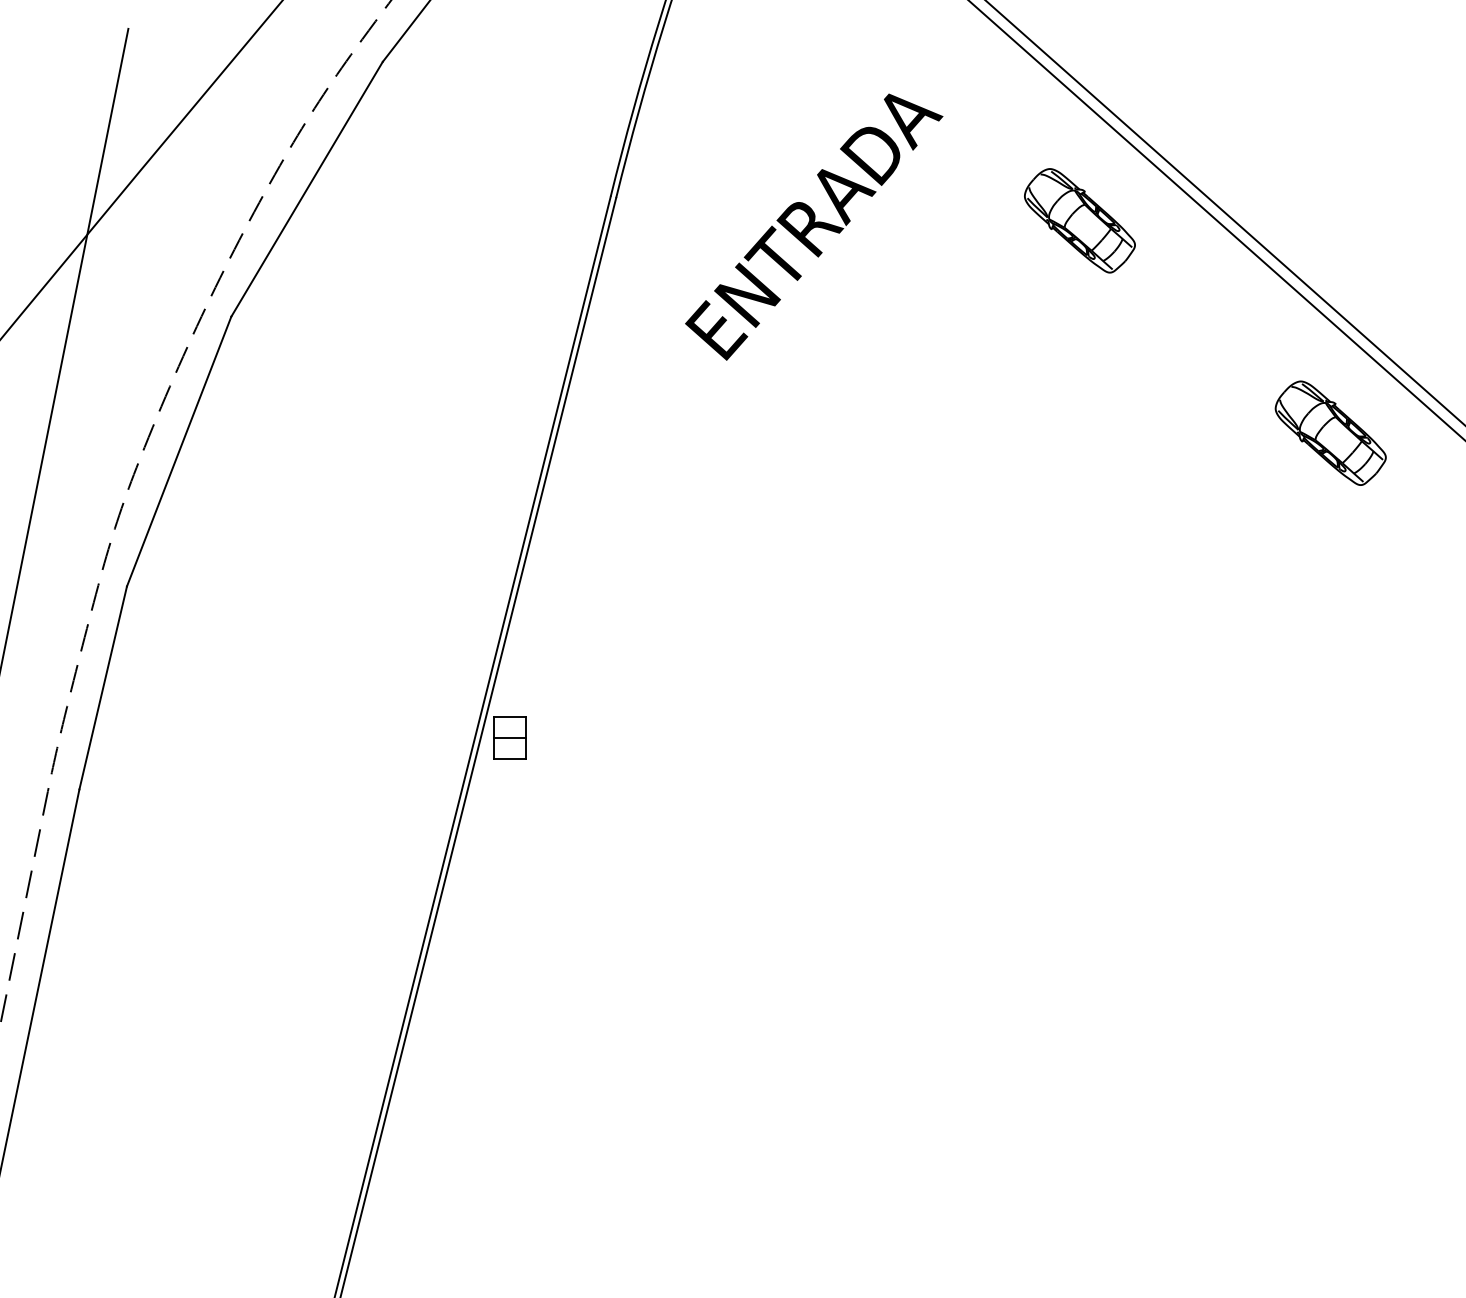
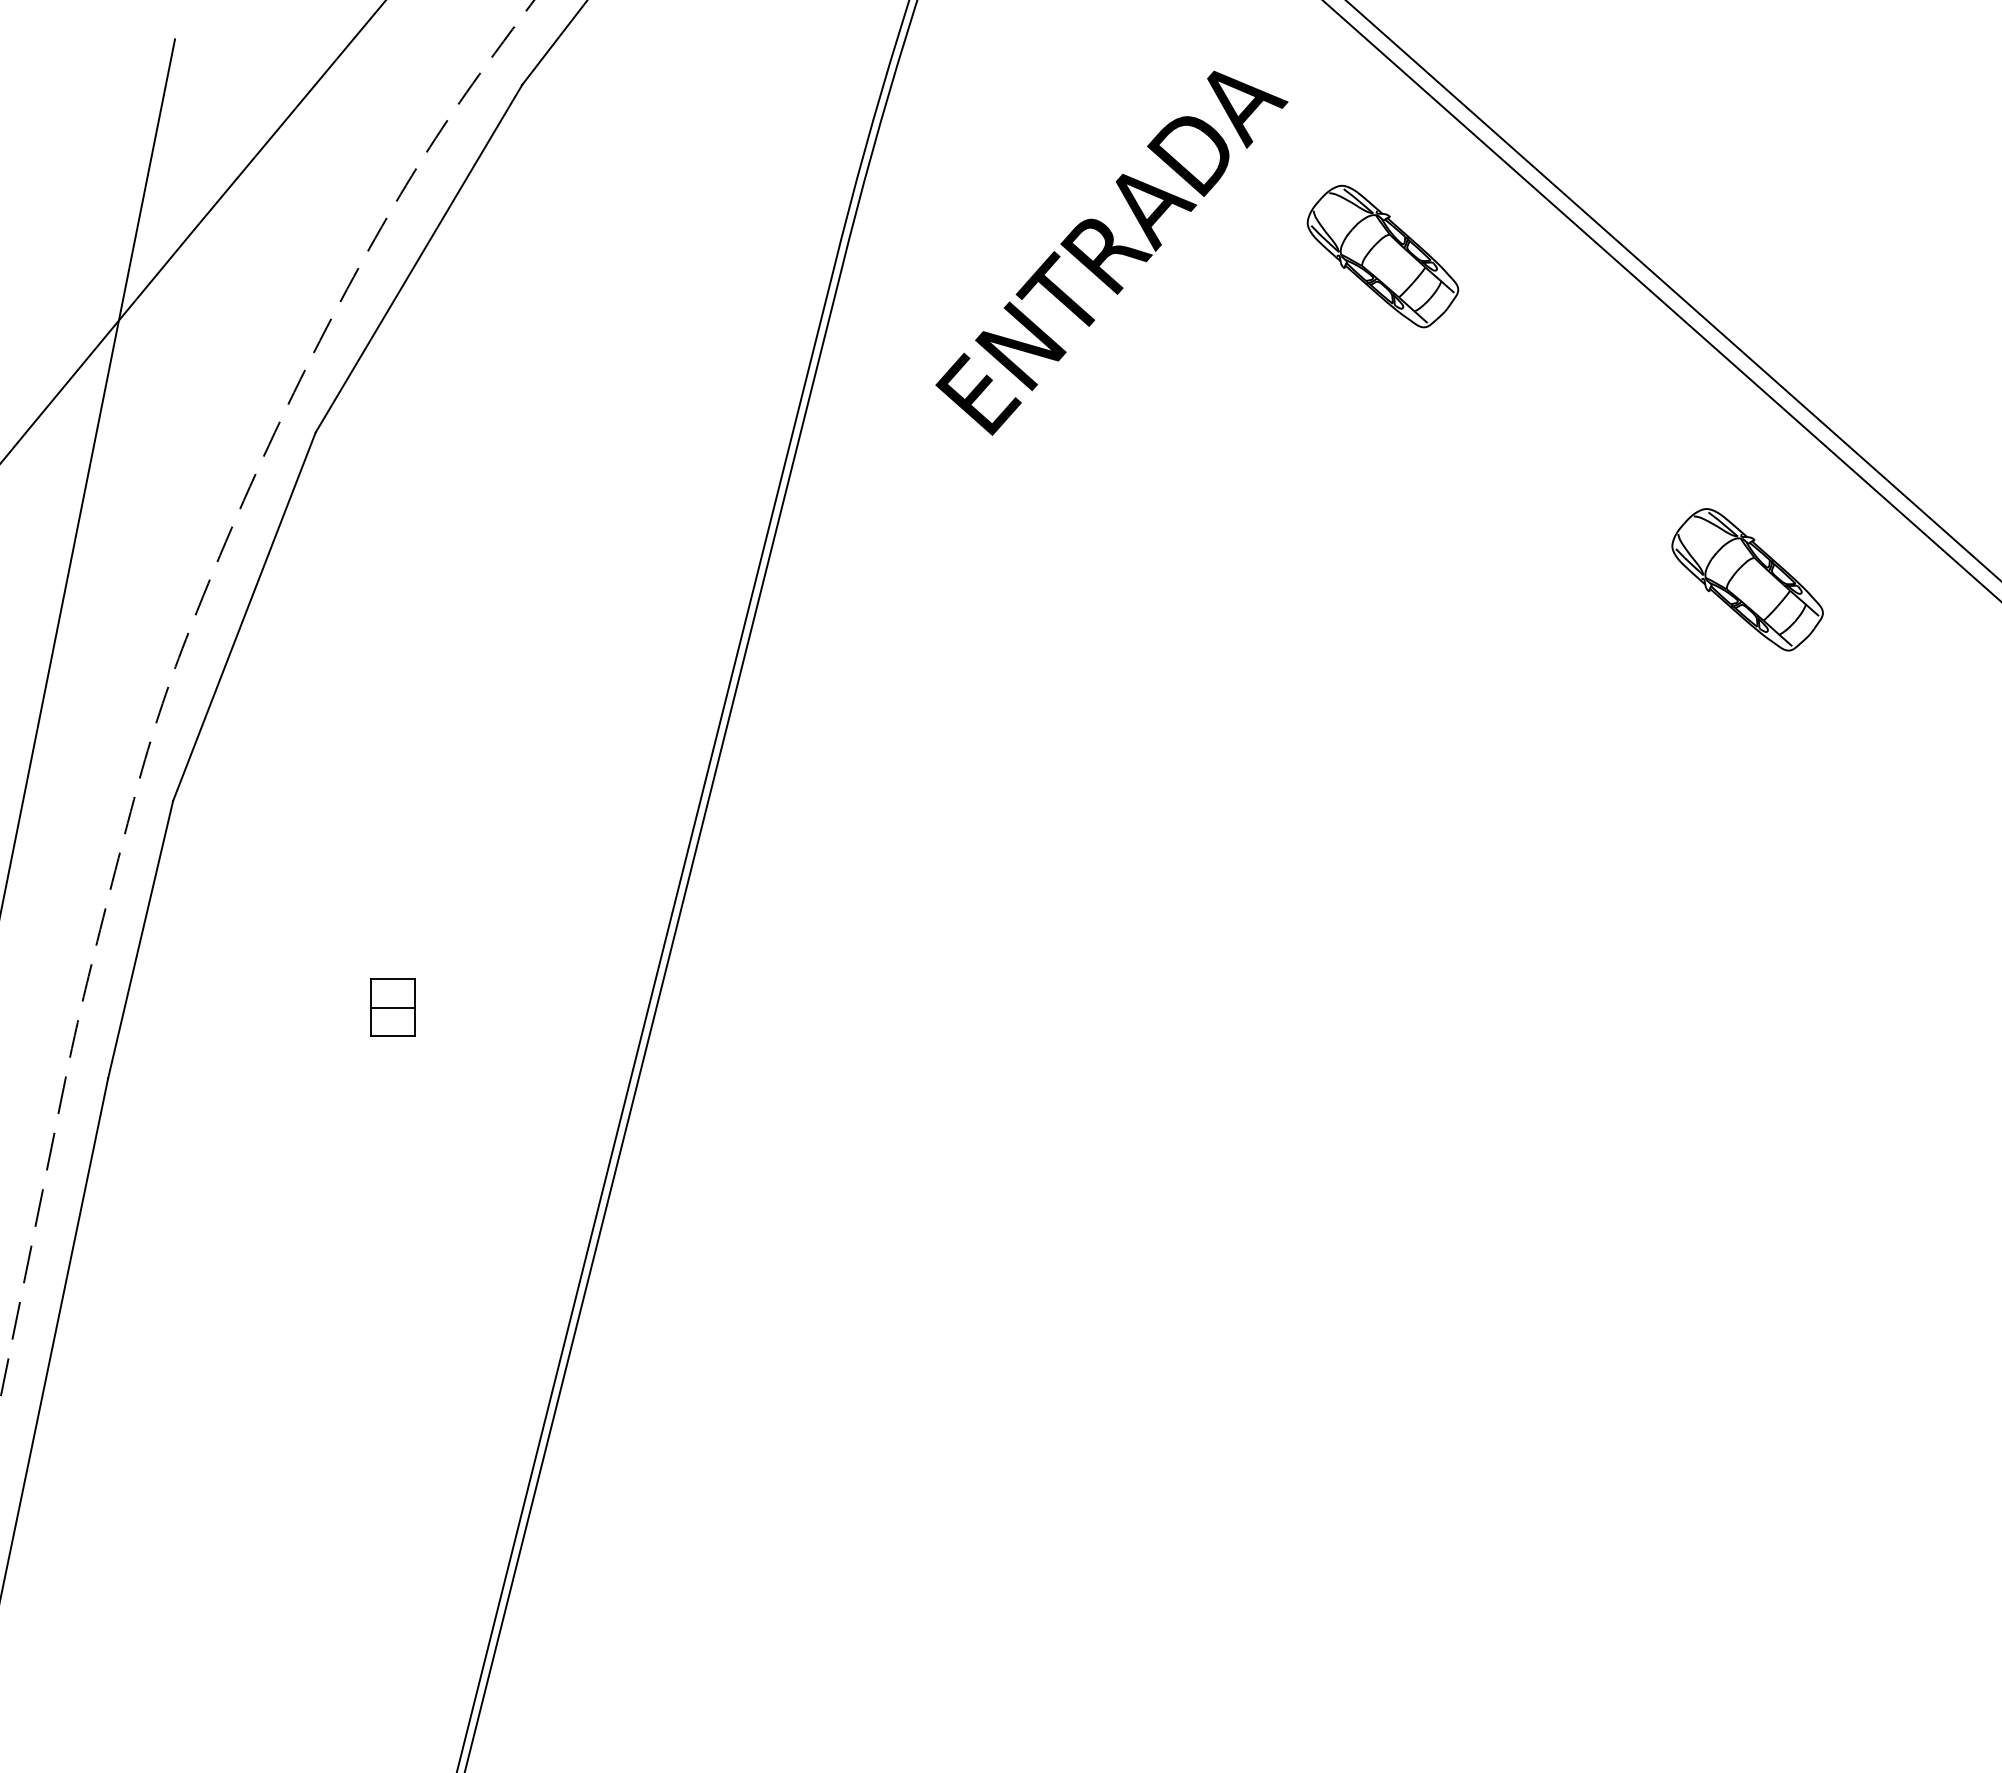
part: (1079, 220) -> (1382, 256), moved
text: (813, 226) -> (1111, 252), moved
part: (1330, 433) -> (1747, 579), moved
part: (509, 737) -> (392, 1007), moved

